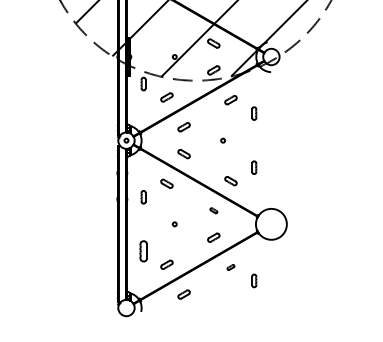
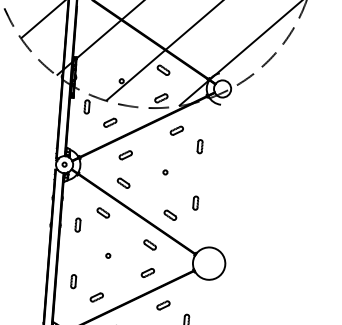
part: (213, 210) -> (149, 244), size x1.67
part: (143, 251) -> (73, 281), size x0.62
part: (230, 267) -> (162, 305), size x1.67

